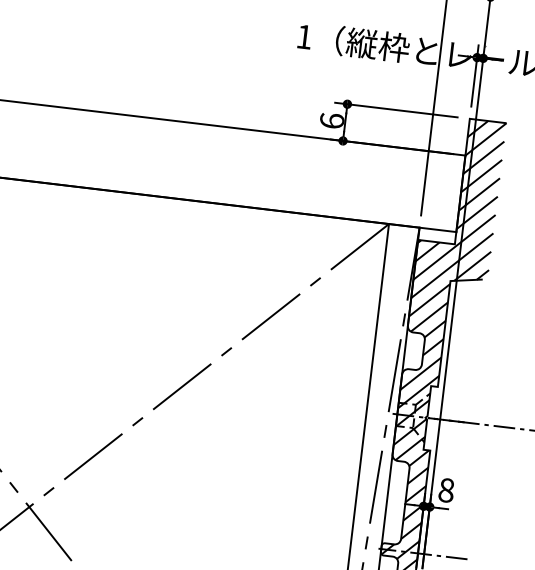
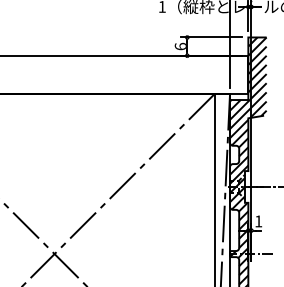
text: (446, 490) -> (258, 221), 8 -> 1

